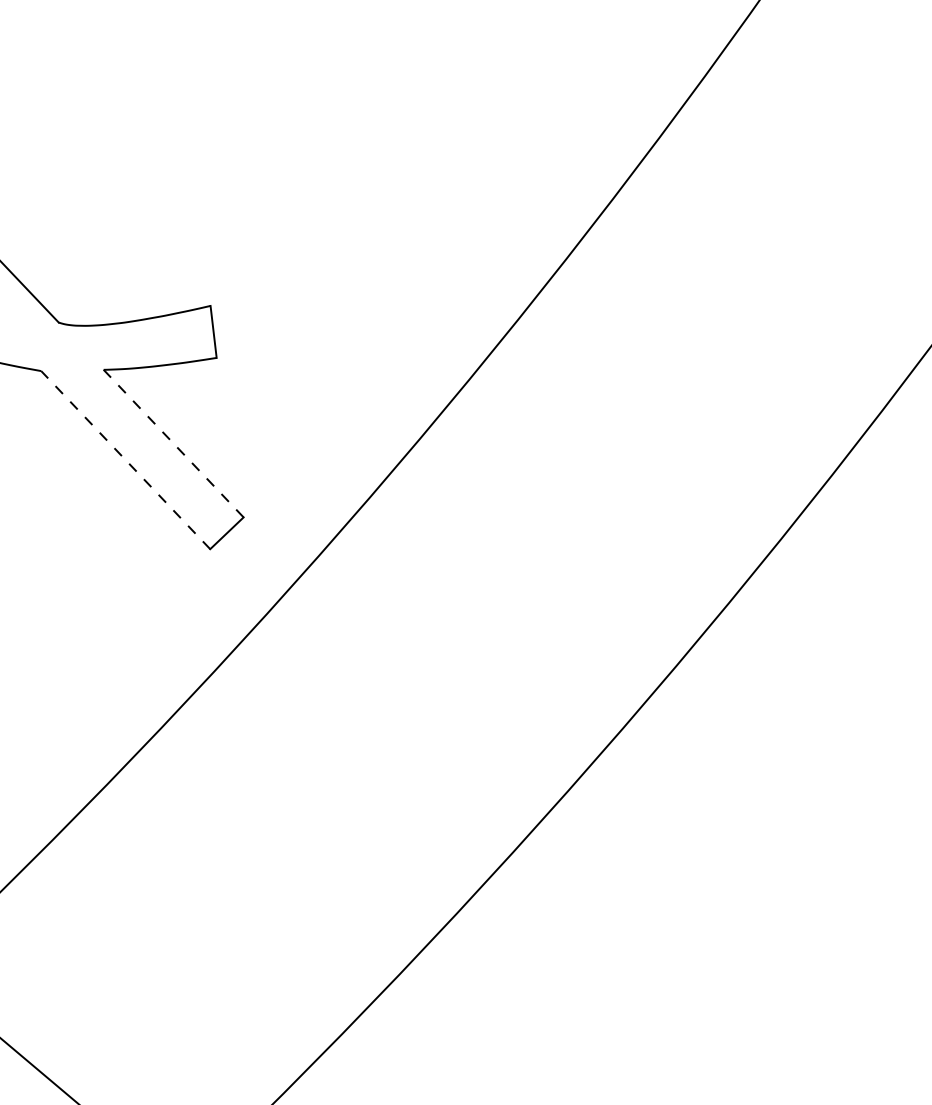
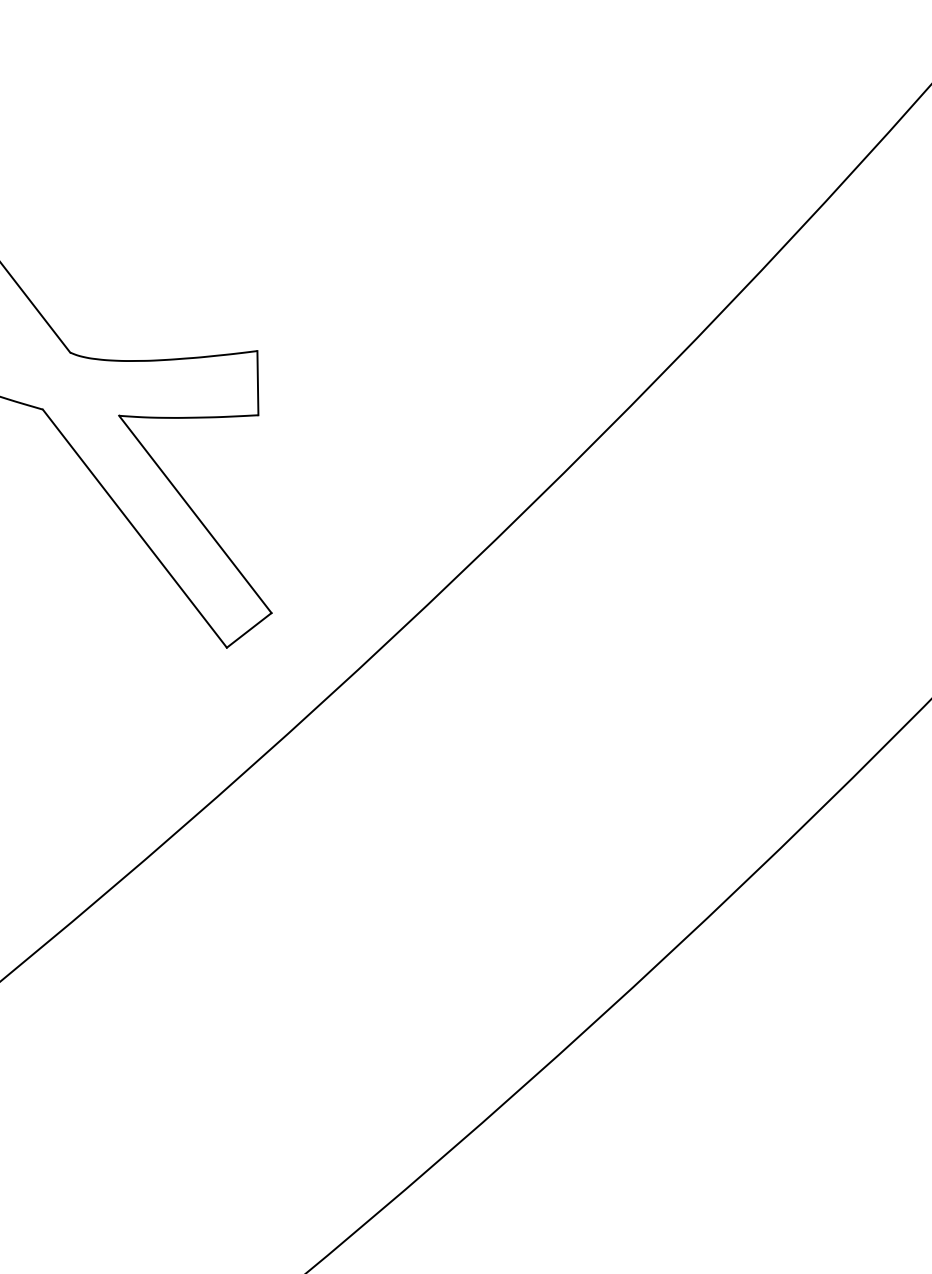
line: (173, 443) -> (195, 514), dashed -> solid
line: (125, 460) -> (134, 529), dashed -> solid

